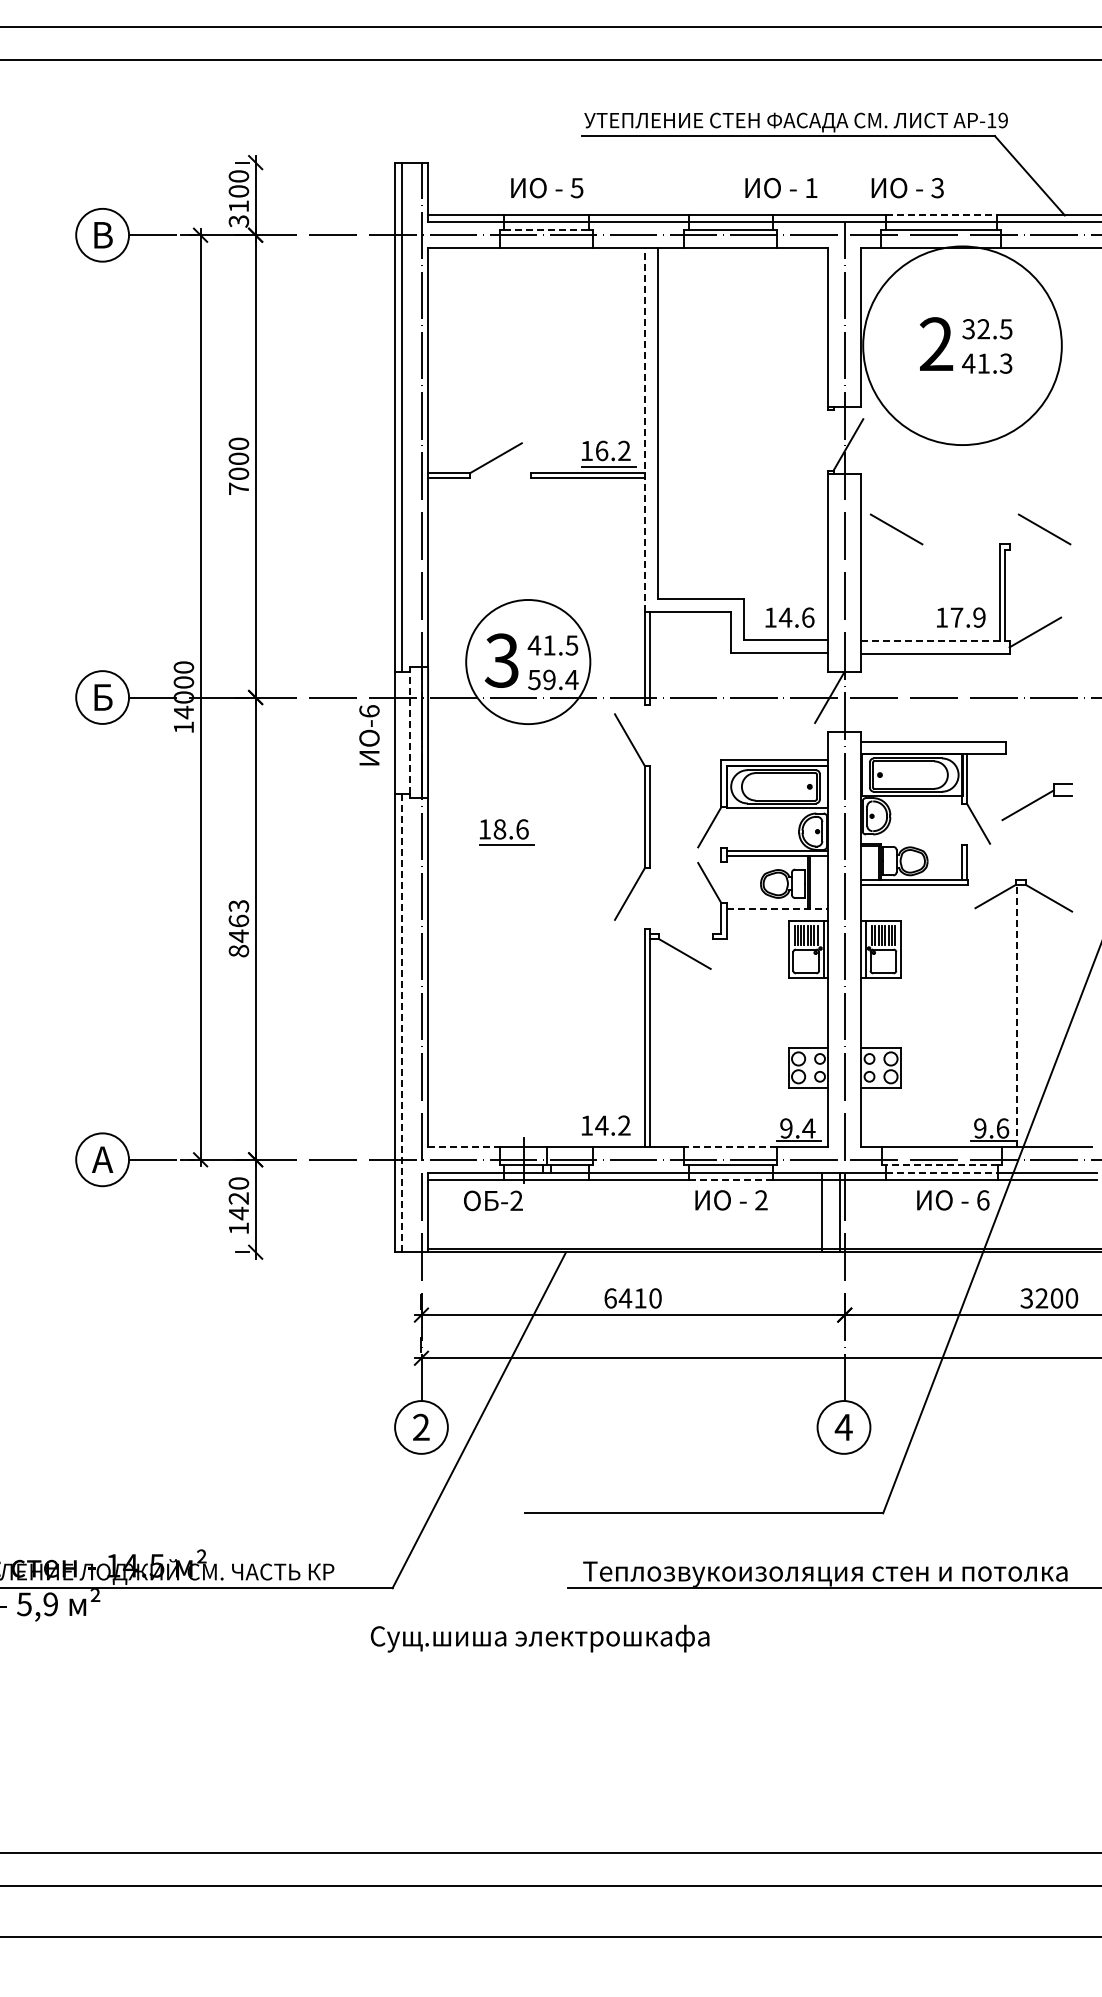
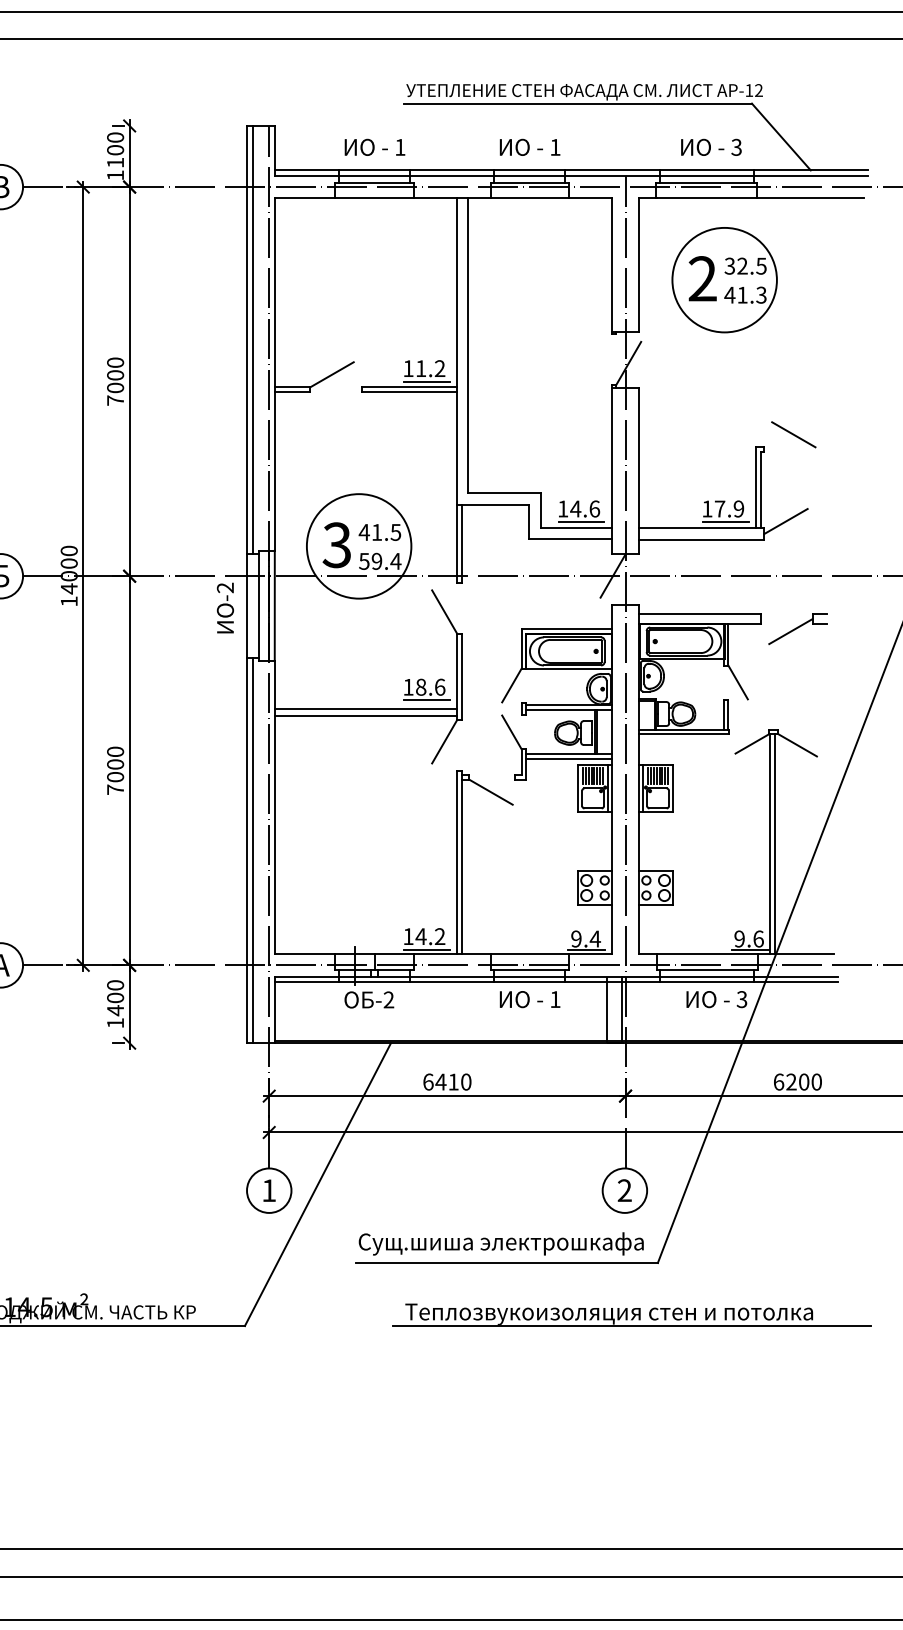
text: (1002, 120) -> (758, 90), -19 -> -12
text: (576, 188) -> (399, 147), 5 -> 1
text: (781, 188) -> (530, 147), moved
text: (907, 188) -> (711, 147), moved
line: (941, 215) -> (706, 170), dashed -> solid
text: (238, 221) -> (115, 175), 3100 -> 1100
line: (547, 229) -> (375, 182), dashed -> solid
circle: (962, 345) -> (724, 279), size x0.62
line: (644, 430) -> (456, 351), dashed -> solid
text: (602, 450) -> (421, 368), 16.2 -> 11.2
line: (896, 529) -> (669, 434), removed
line: (792, 633) -> (581, 522), added
line: (963, 633) -> (725, 522), added
line: (935, 640) -> (701, 528), dashed -> solid
text: (369, 711) -> (225, 588), -6 -> -2
line: (409, 732) -> (259, 605), dashed -> solid
part: (1036, 802) -> (797, 629), moved
part: (506, 832) -> (426, 689), moved
line: (536, 854) -> (366, 708), added
line: (536, 863) -> (366, 715), added
line: (777, 908) -> (568, 753), dashed -> solid
line: (777, 914) -> (568, 758), added
text: (238, 928) -> (115, 770), 8463 -> 7000
line: (1016, 1015) -> (770, 843), dashed -> solid
line: (1021, 1015) -> (774, 843), added
line: (401, 1022) -> (252, 849), dashed -> solid
line: (608, 1141) -> (426, 949), added
line: (464, 1146) -> (305, 954), dashed -> solid
line: (730, 1146) -> (529, 954), dashed -> solid
line: (941, 1165) -> (706, 970), dashed -> solid
line: (941, 1173) -> (706, 976), dashed -> solid
line: (730, 1179) -> (529, 981), dashed -> solid
text: (238, 1198) -> (115, 997), 1420 -> 1400
text: (493, 1200) -> (369, 999), moved
text: (761, 1200) -> (555, 999), 2 -> 1
text: (982, 1200) -> (741, 999), 6 -> 3
text: (1026, 1298) -> (778, 1082), 3200 -> 6200
text: (421, 1426) -> (269, 1189), 2 -> 1
text: (843, 1426) -> (624, 1189), 4 -> 2
text: (539, 1638) -> (500, 1243), moved

